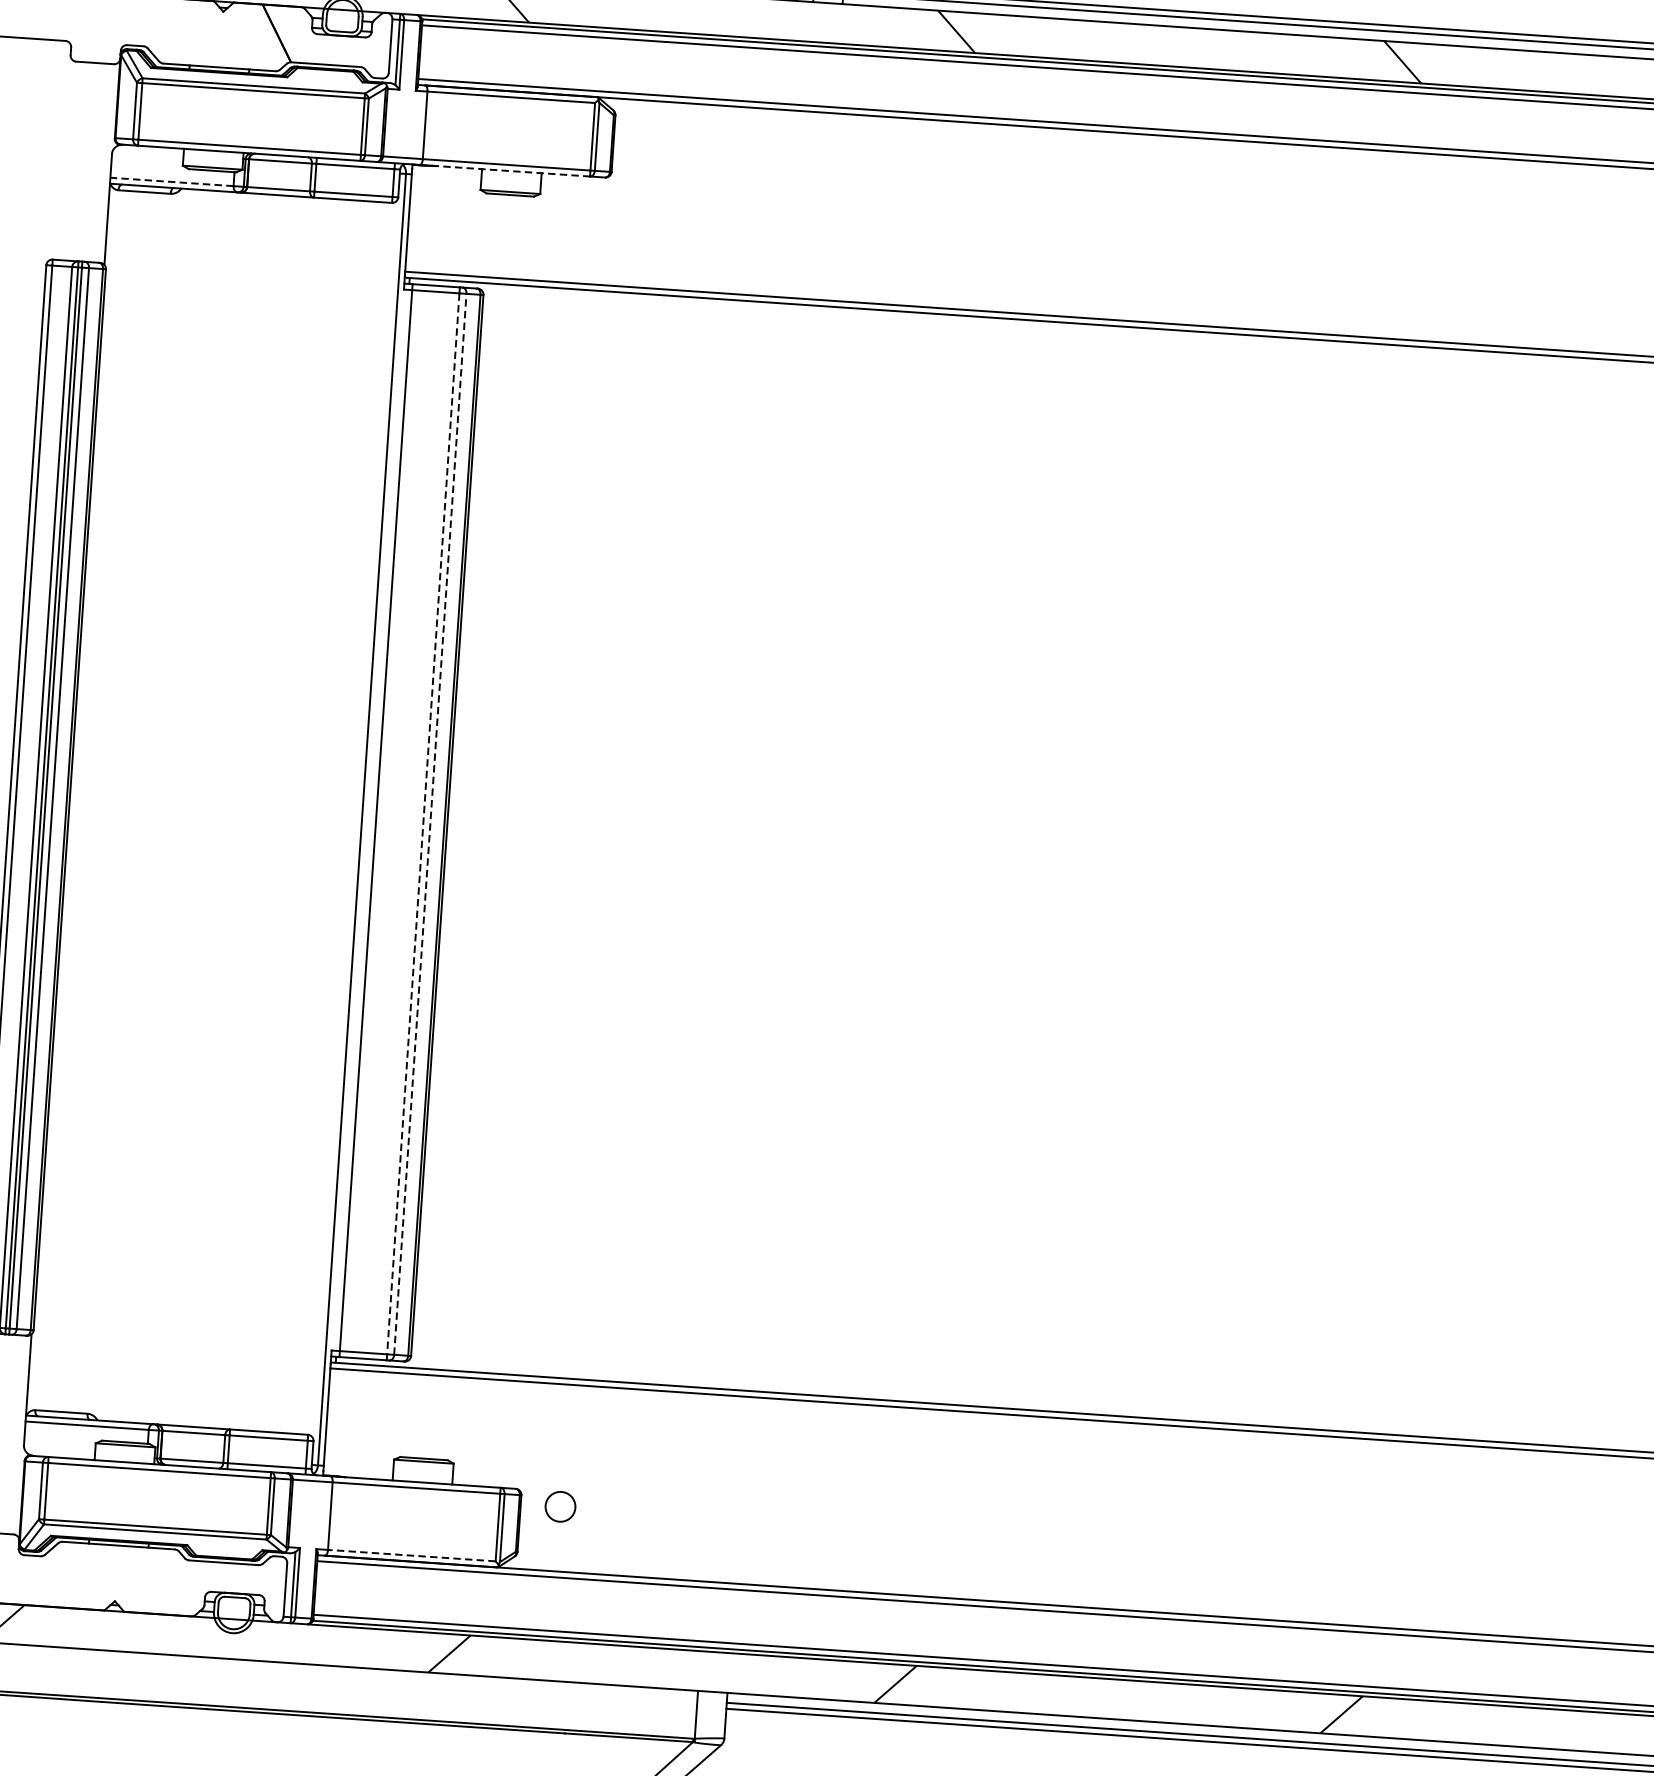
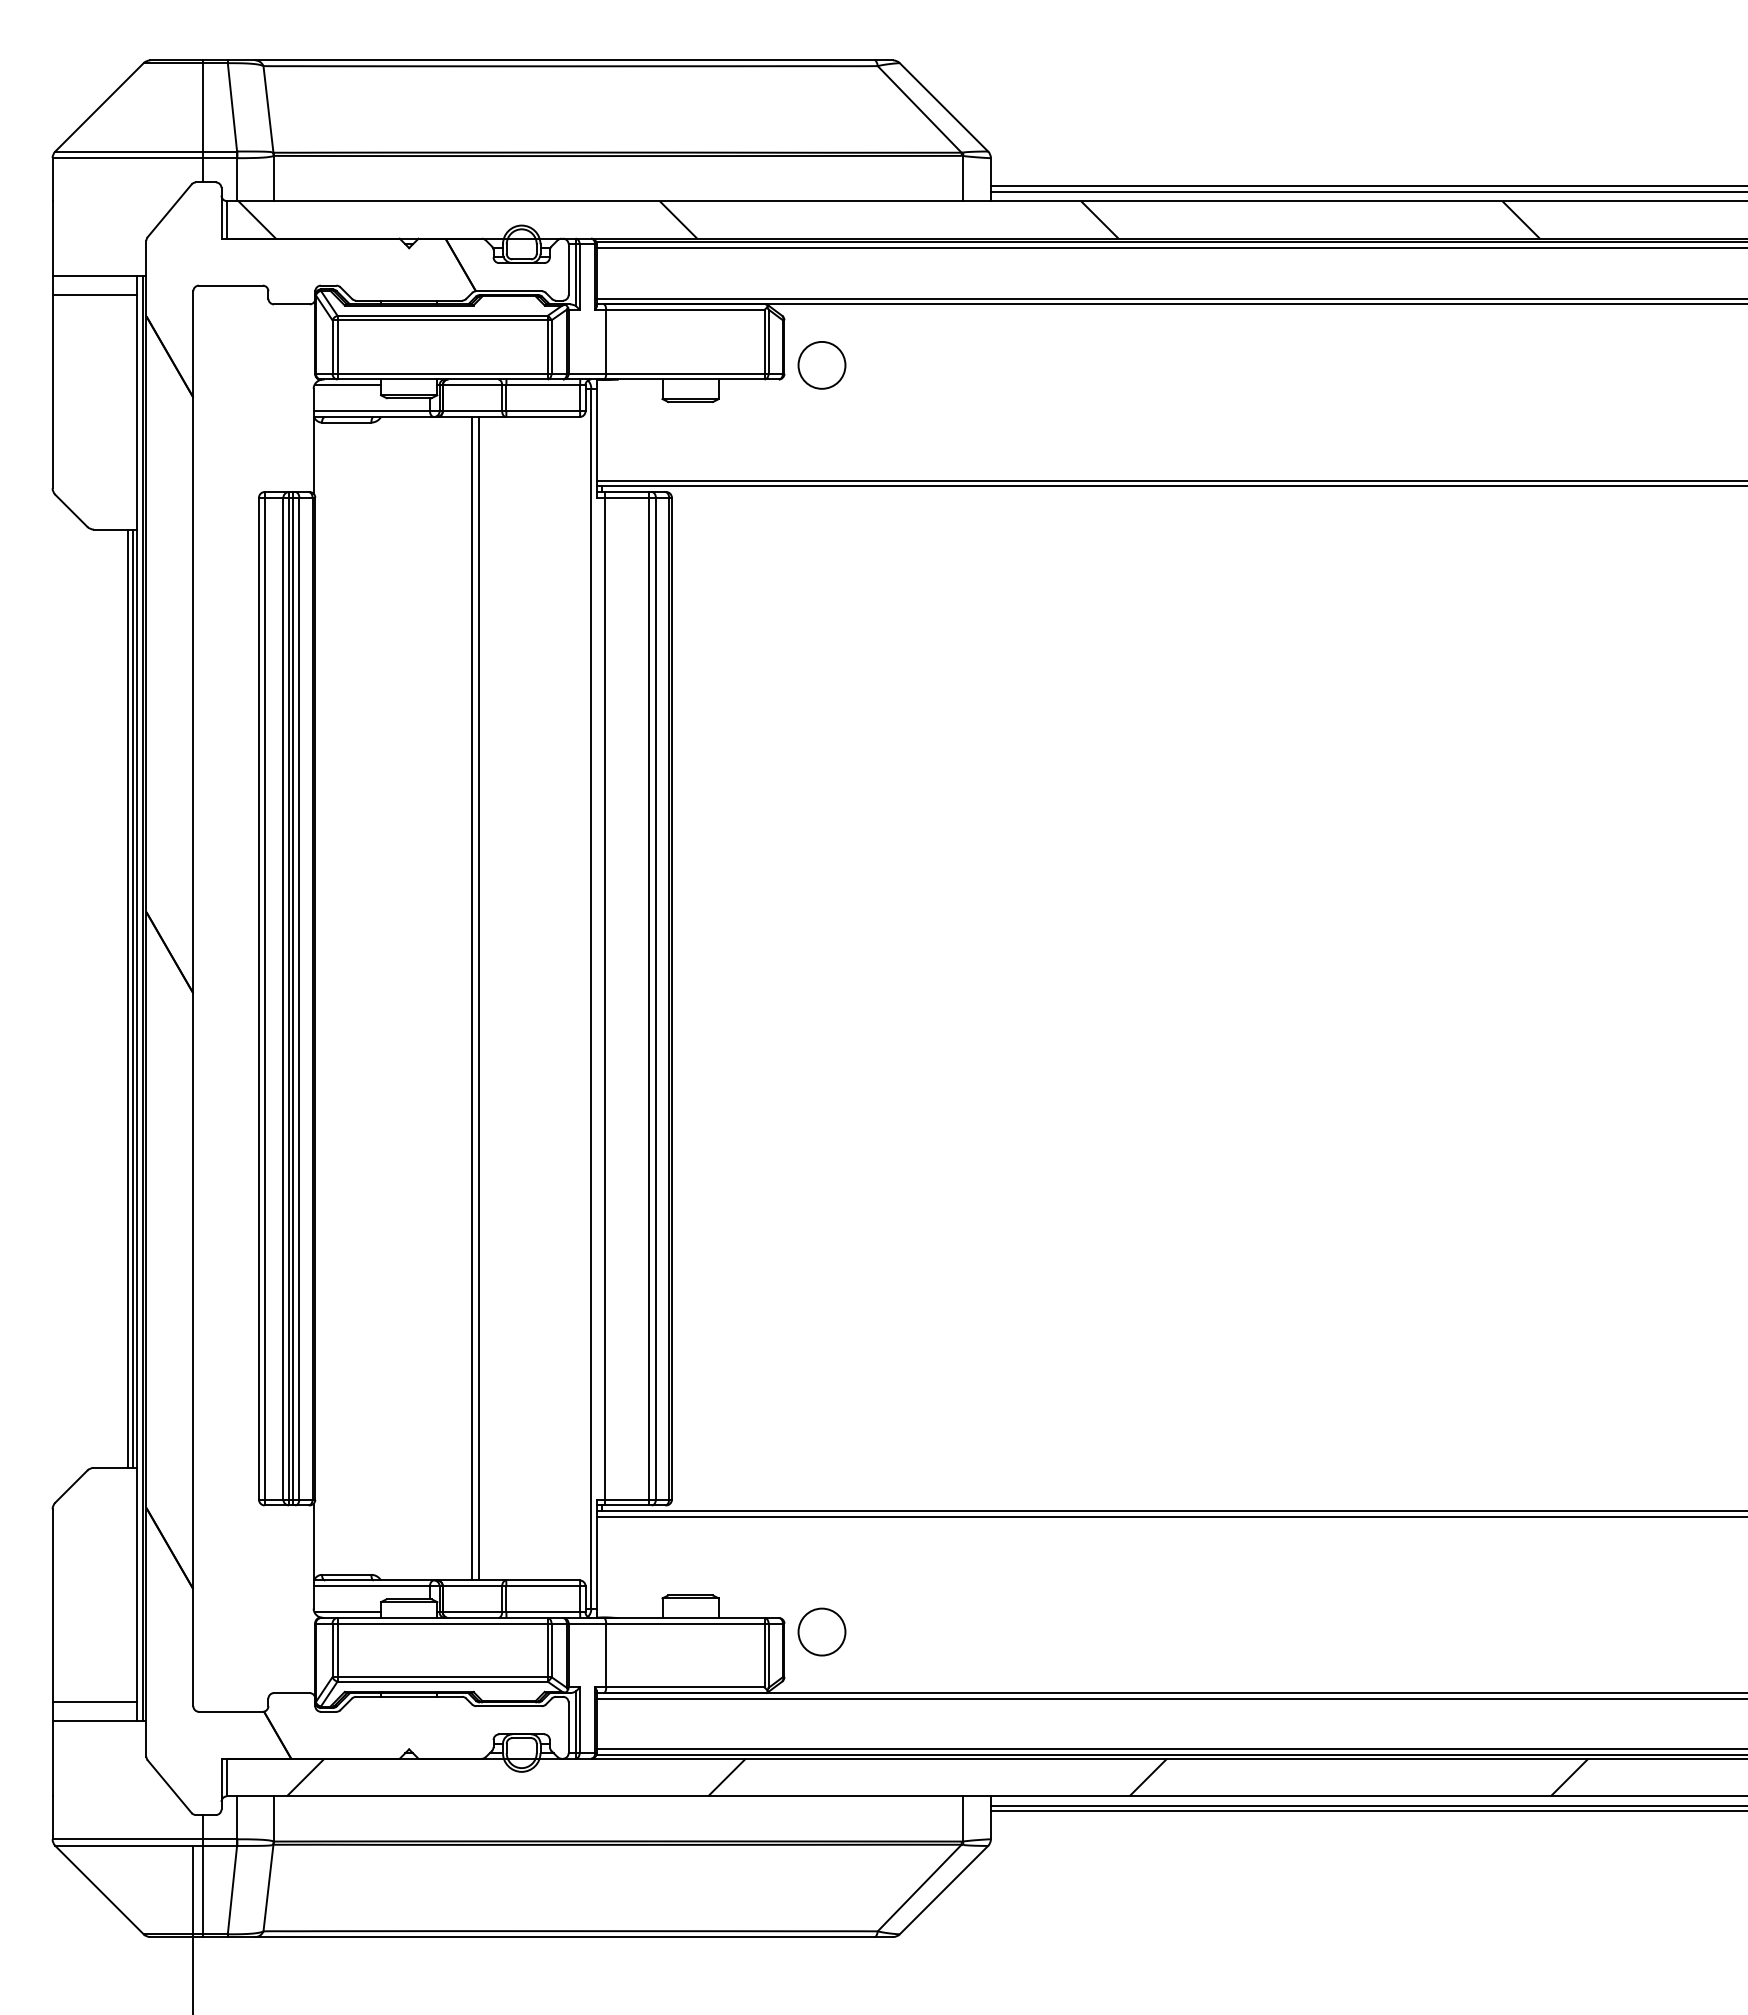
line: (148, 152) -> (347, 385), added
circle: (651, 165) -> (821, 365), added
line: (505, 170) -> (684, 379), dashed -> solid
line: (171, 182) -> (371, 411), dashed -> solid
line: (235, 810) -> (471, 998), added
line: (243, 811) -> (479, 998), added
line: (423, 824) -> (649, 999), dashed -> solid
line: (429, 824) -> (655, 998), dashed -> solid
line: (59, 1451) -> (347, 1612), added
circle: (560, 1506) -> (821, 1631), size x1.67
line: (410, 1555) -> (684, 1687), dashed -> solid

